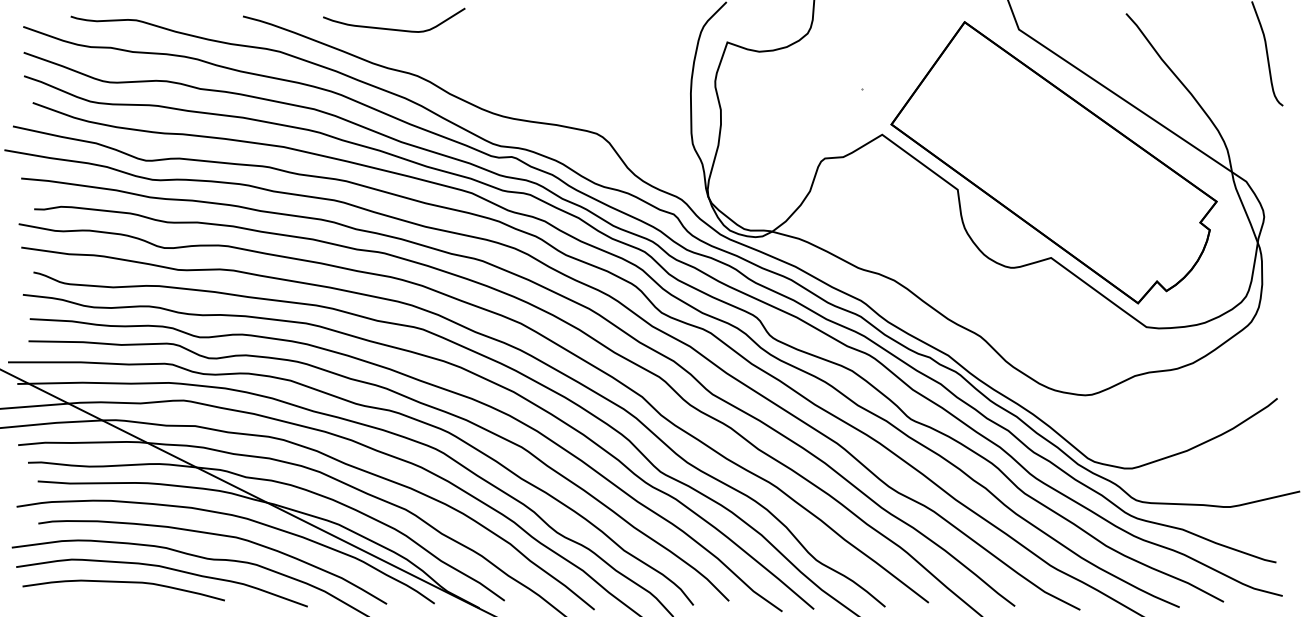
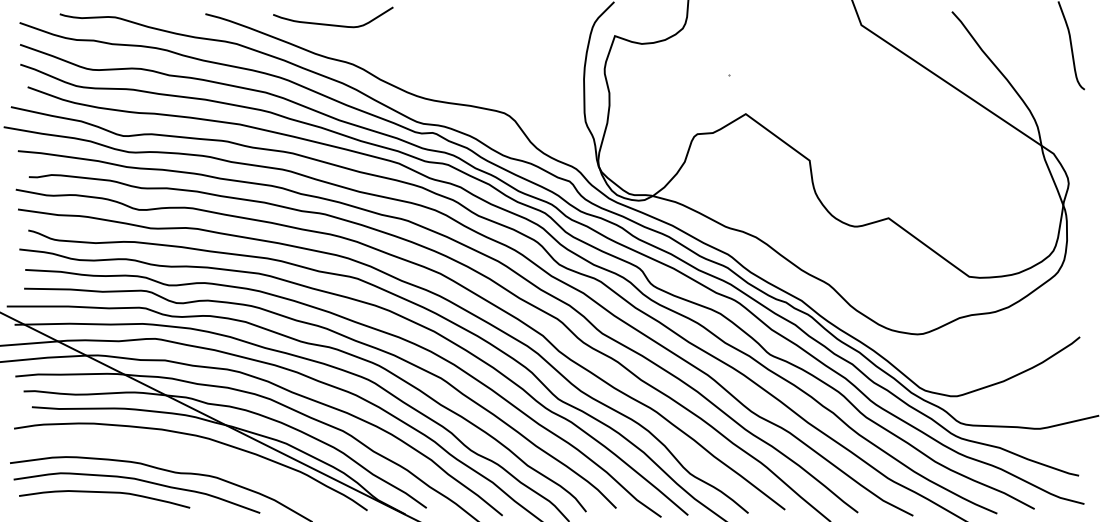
part: (1053, 162) -> (890, 137), removed
curve: (215, 535) -> (182, 452), removed

